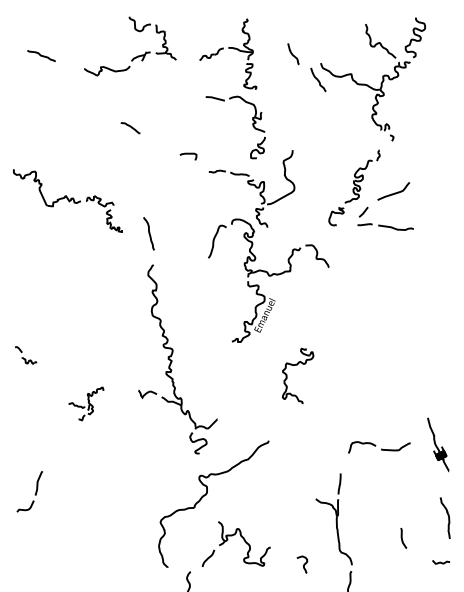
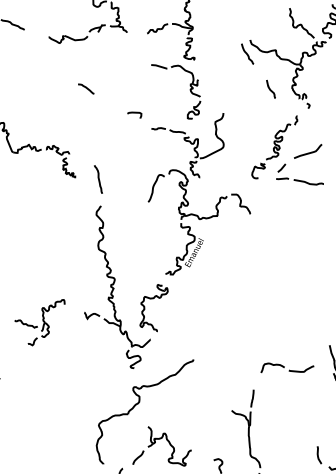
curve: (293, 54) -> (271, 89), moved
part: (293, 366) -> (150, 299), moved
part: (85, 403) -> (38, 321), size x1.67
curve: (402, 537) -> (318, 454), moved

